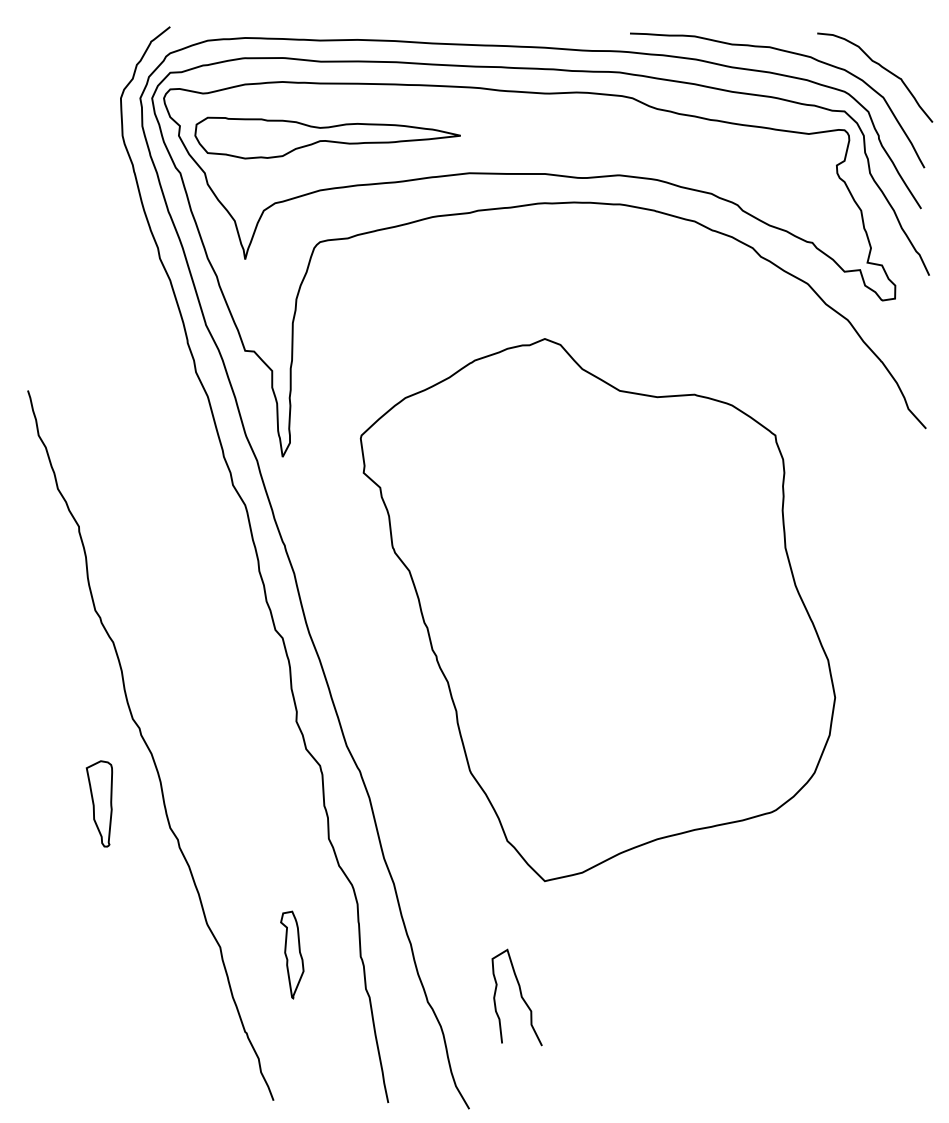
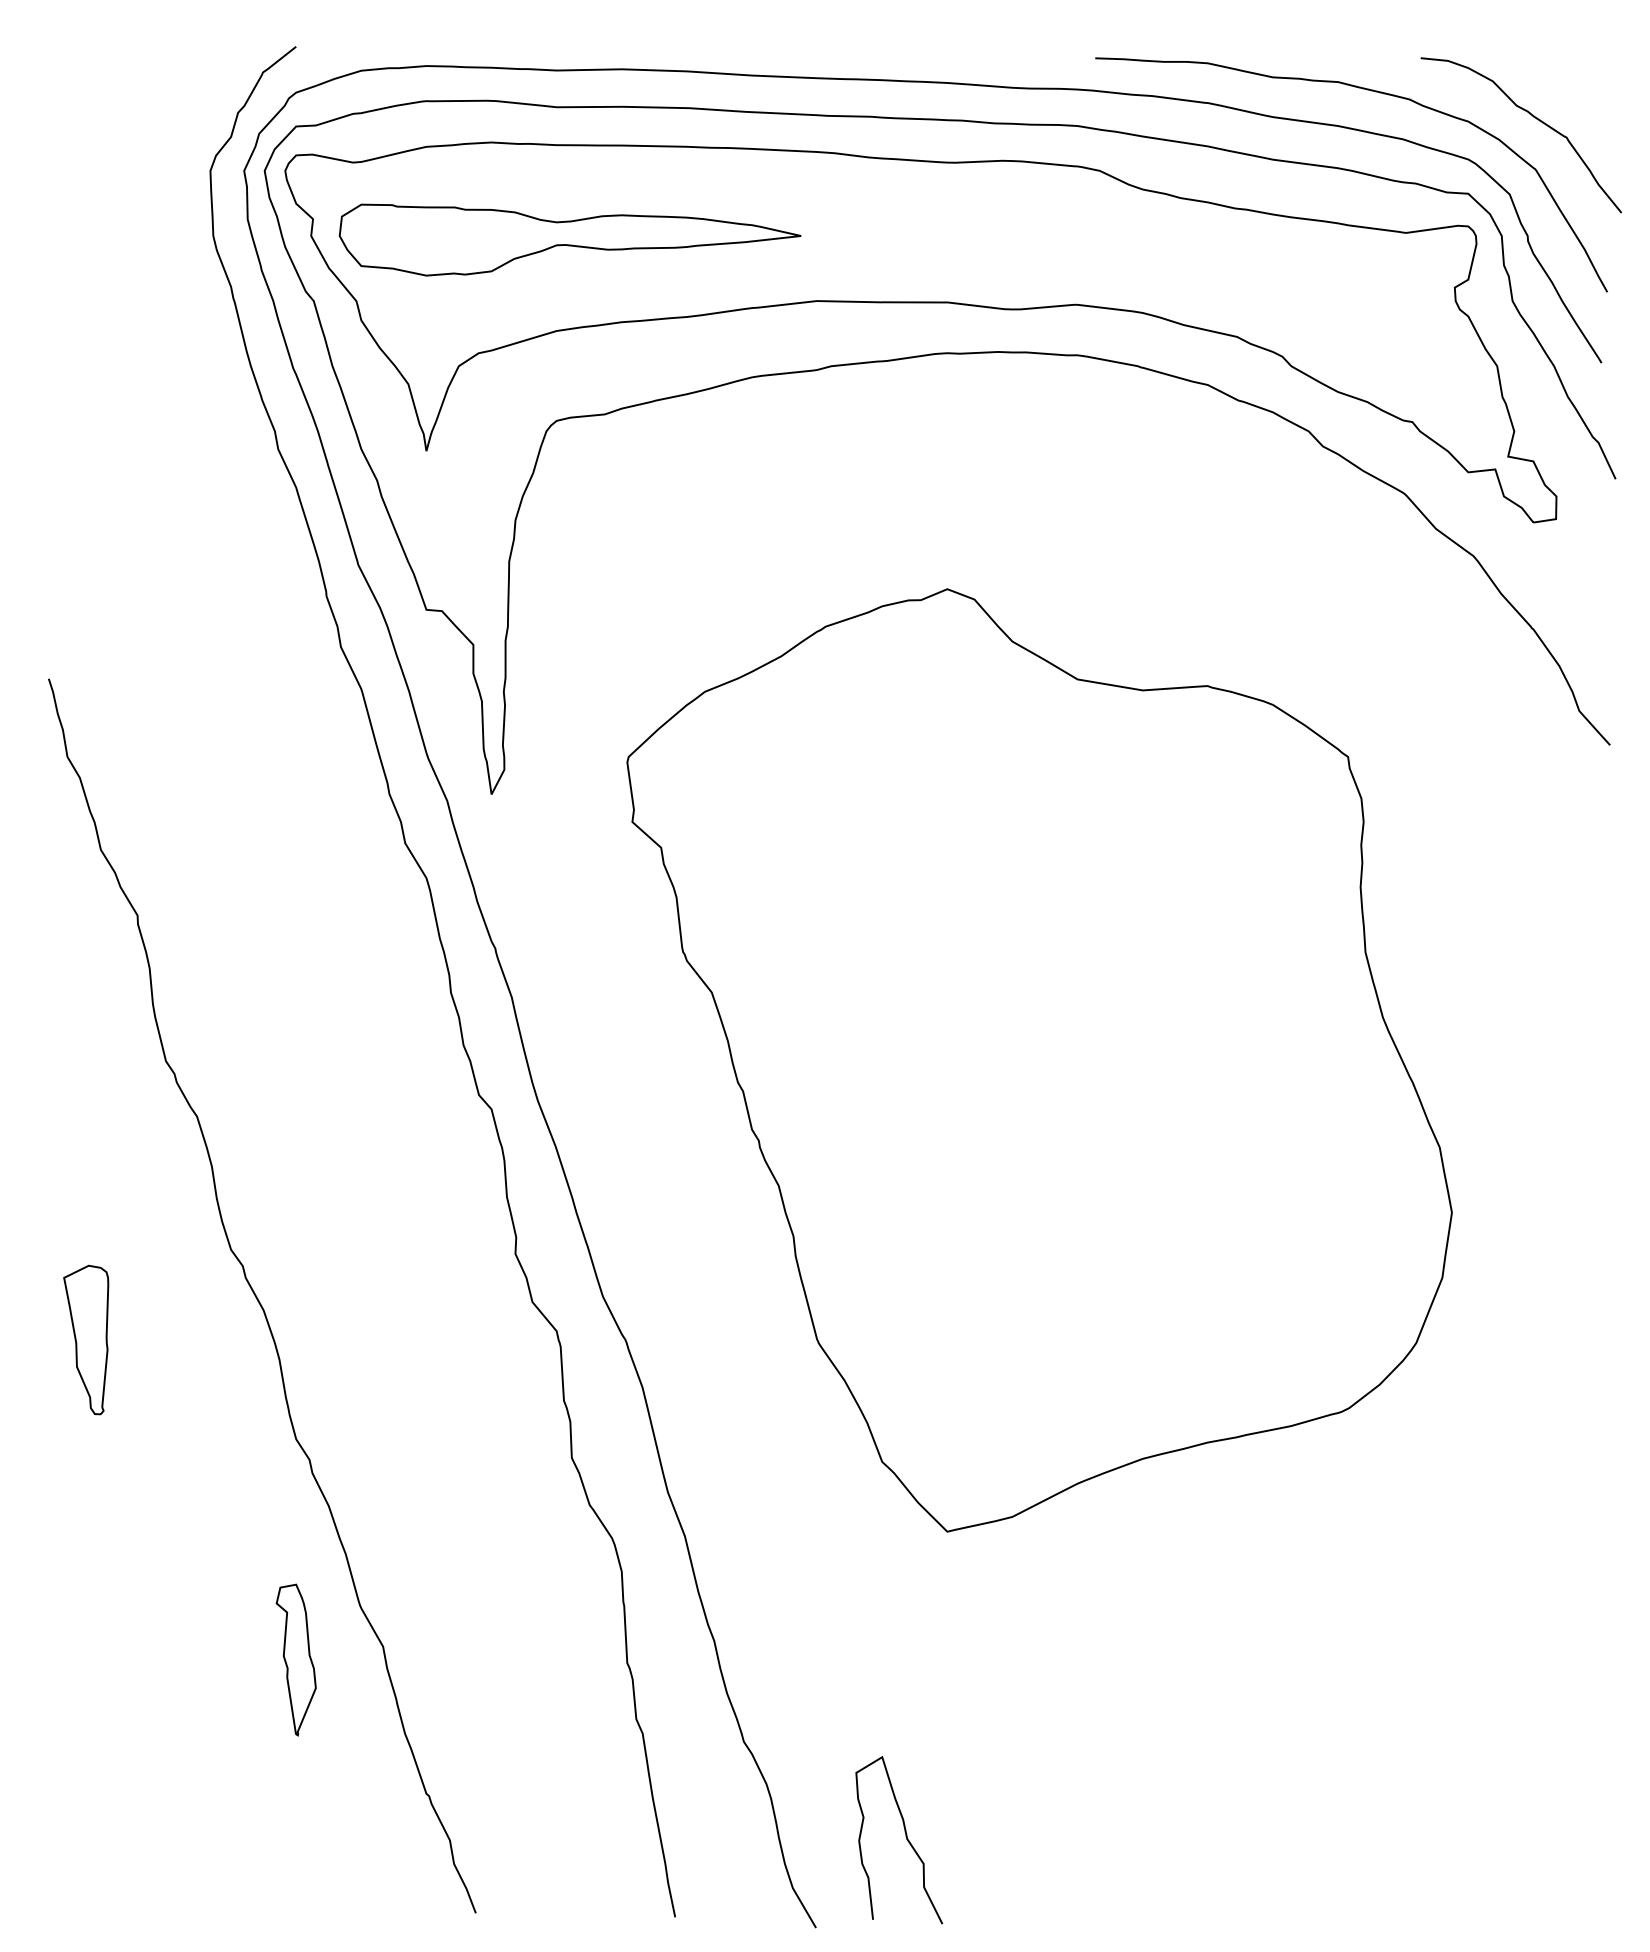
part: (99, 803) -> (86, 1339), moved
part: (292, 954) -> (296, 1659), moved
curve: (520, 996) -> (904, 1838), moved

